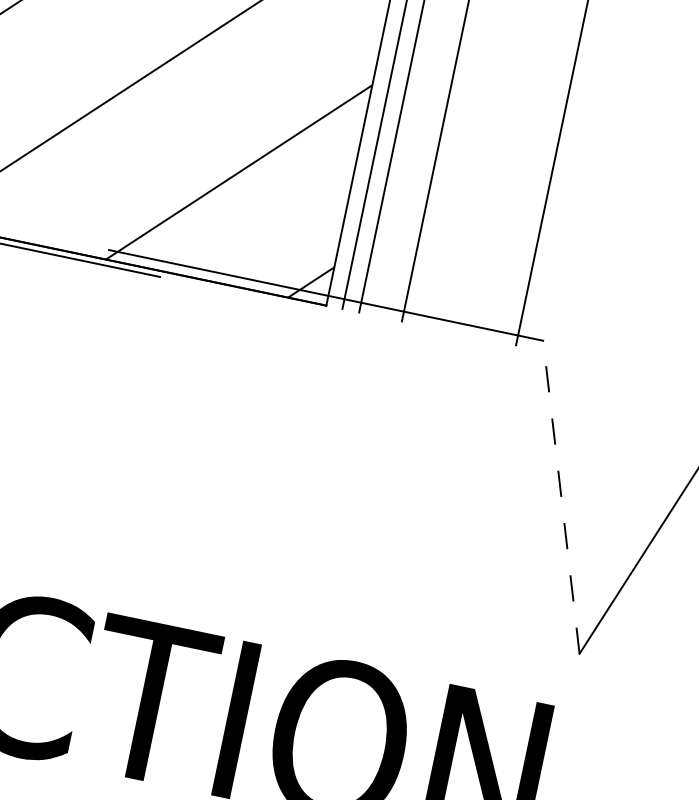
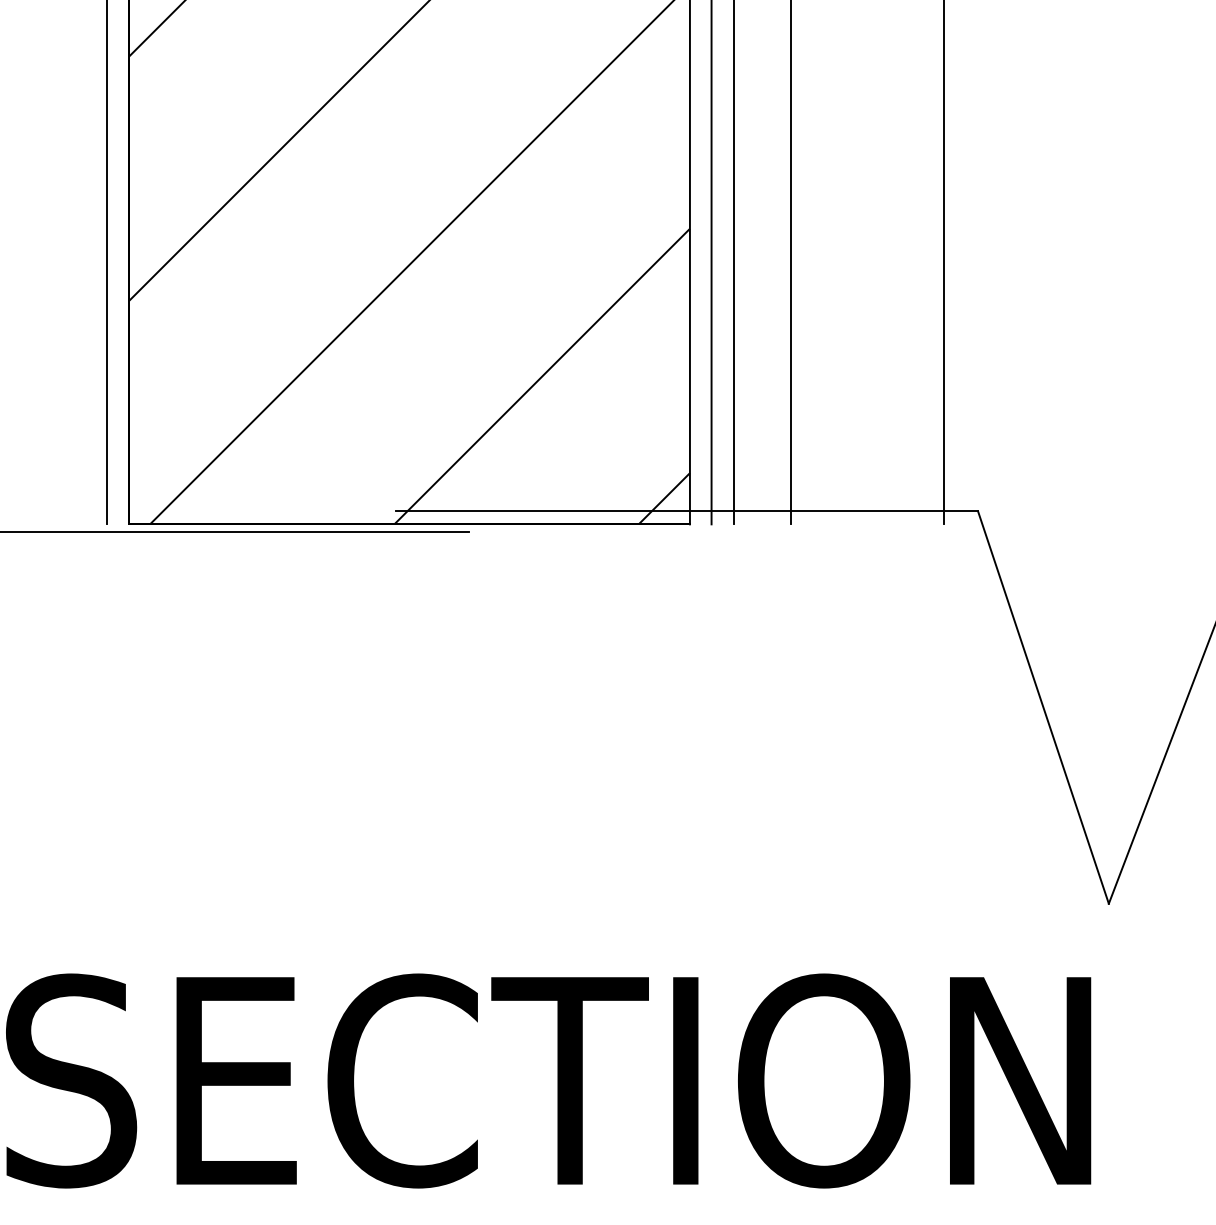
line: (561, 497) -> (1043, 707), dashed -> solid

